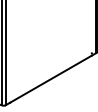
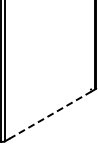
line: (51, 79) -> (50, 115), solid -> dashed

